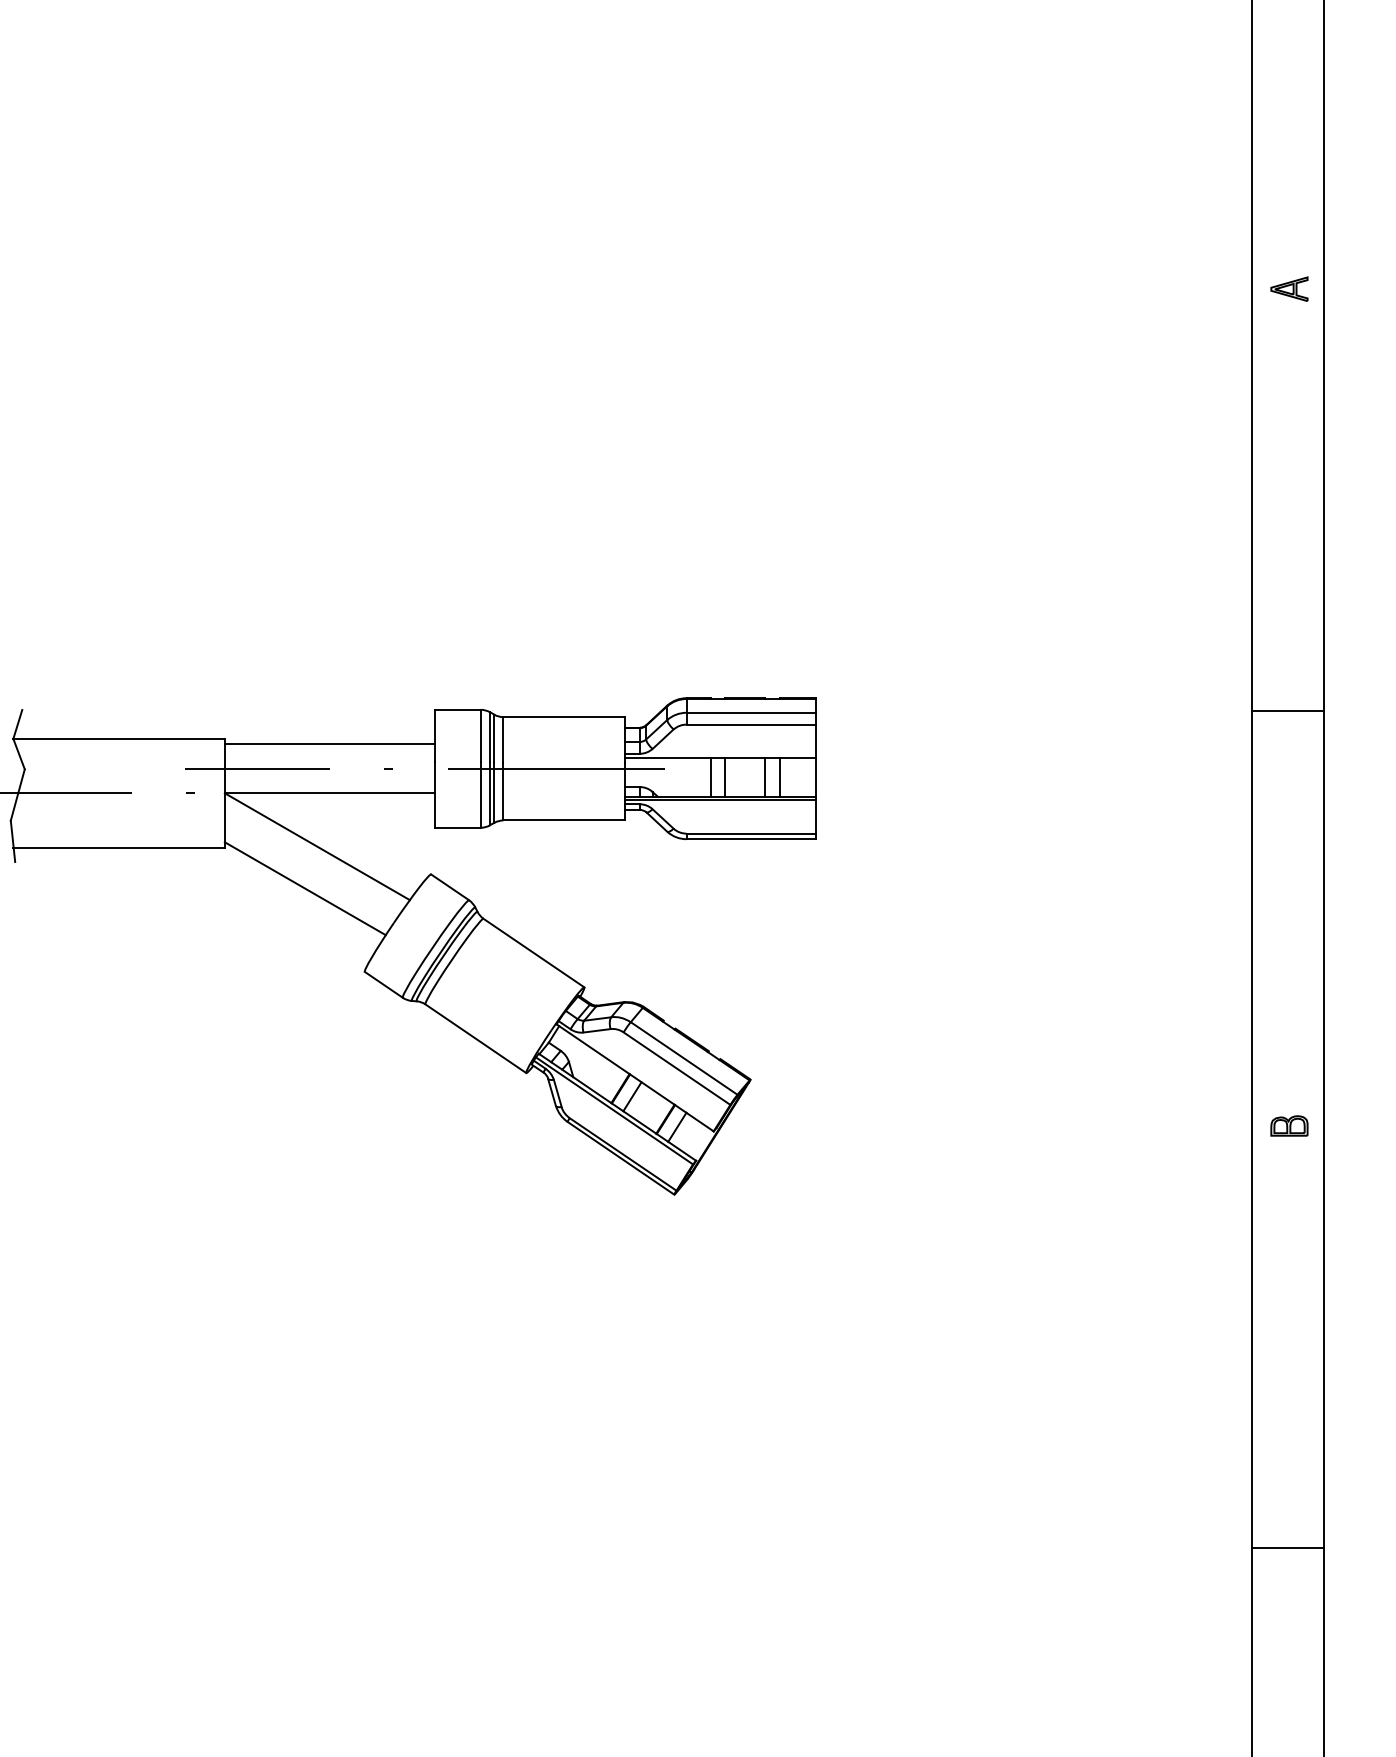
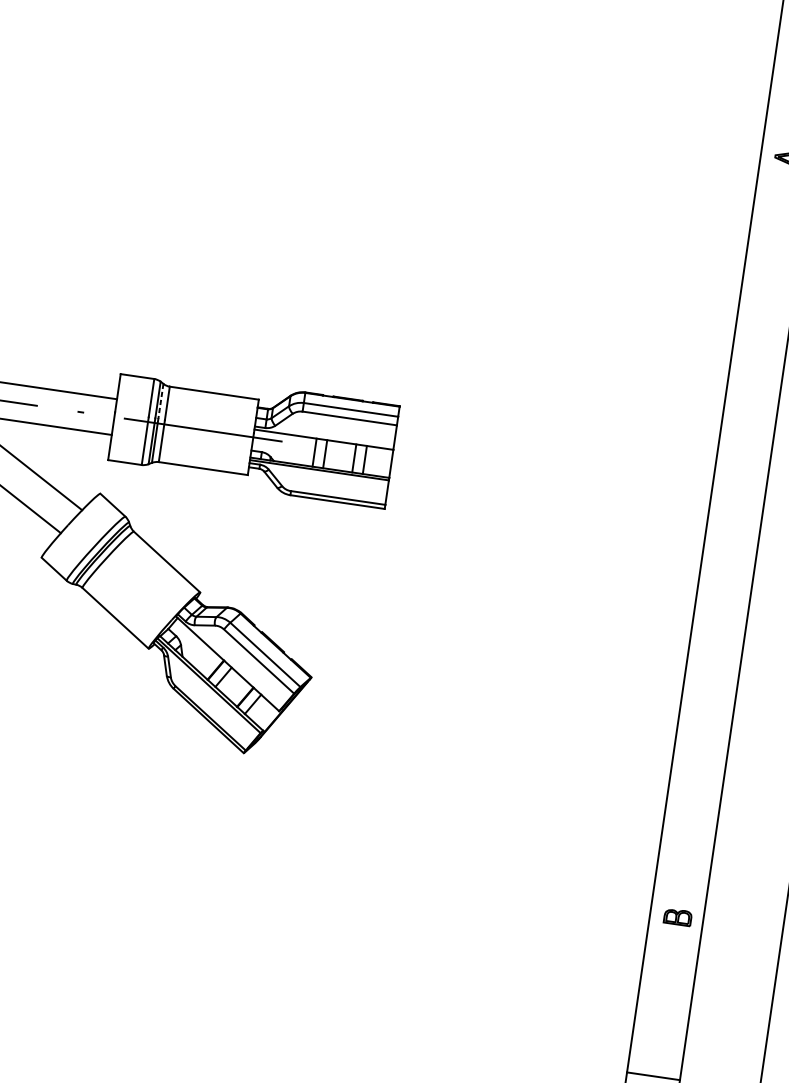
line: (1287, 710) -> (742, 465), removed
line: (494, 739) -> (161, 402), solid -> dashed
part: (1289, 1125) -> (678, 916), moved

